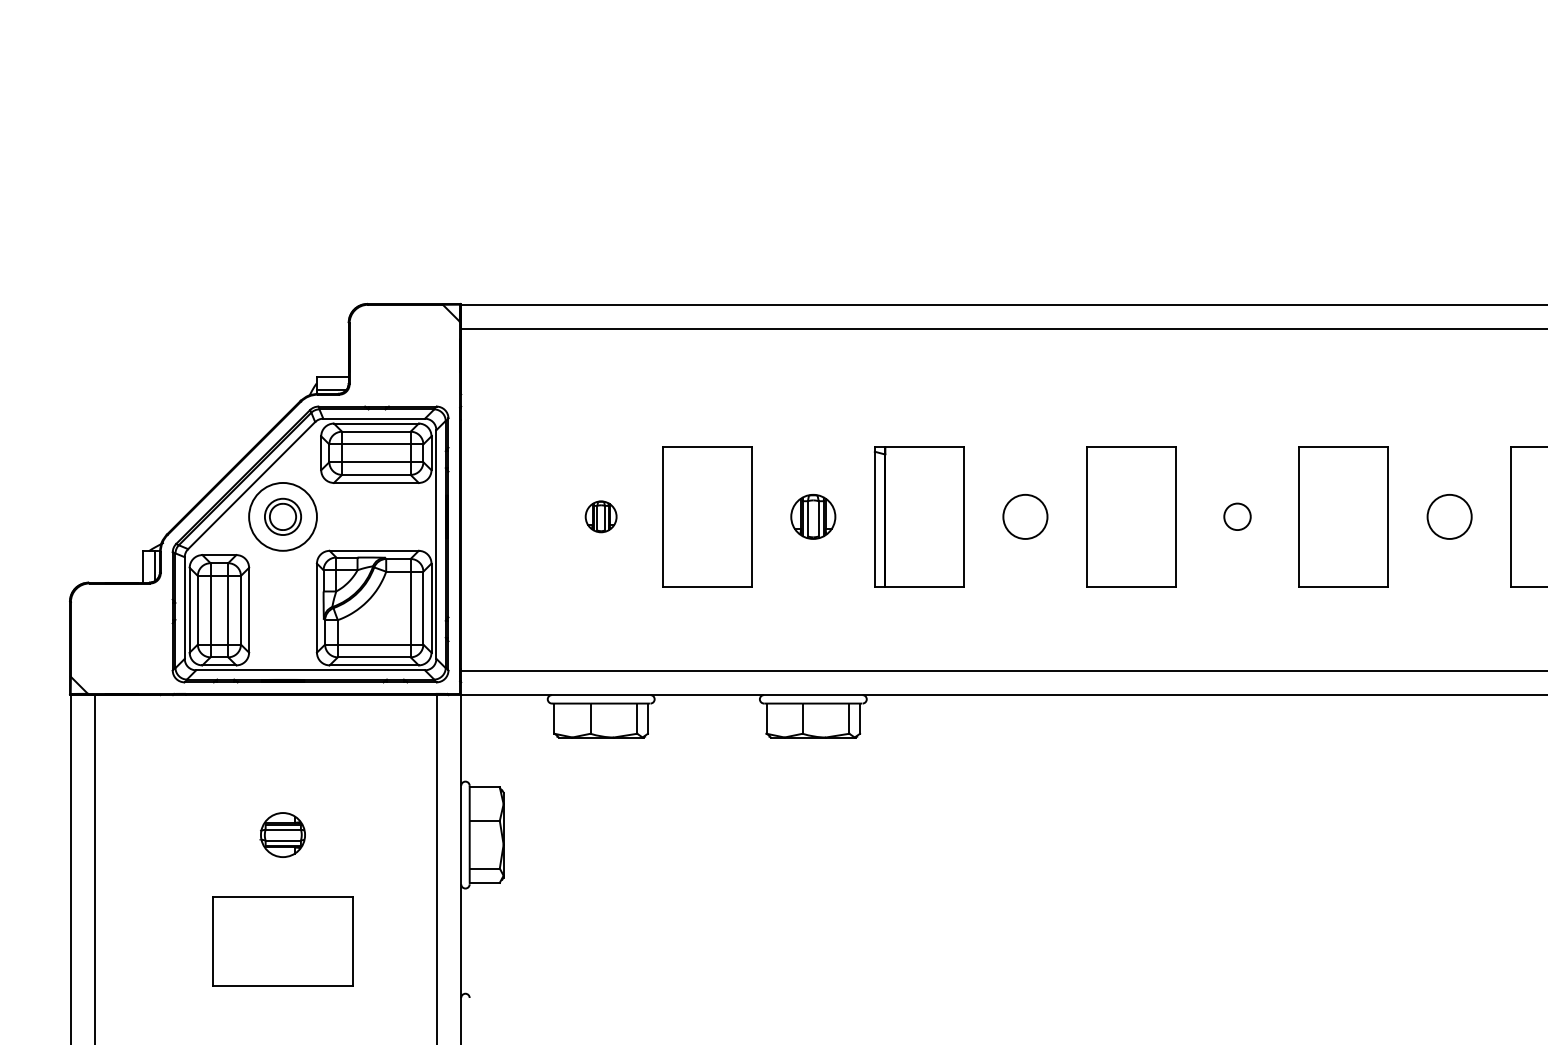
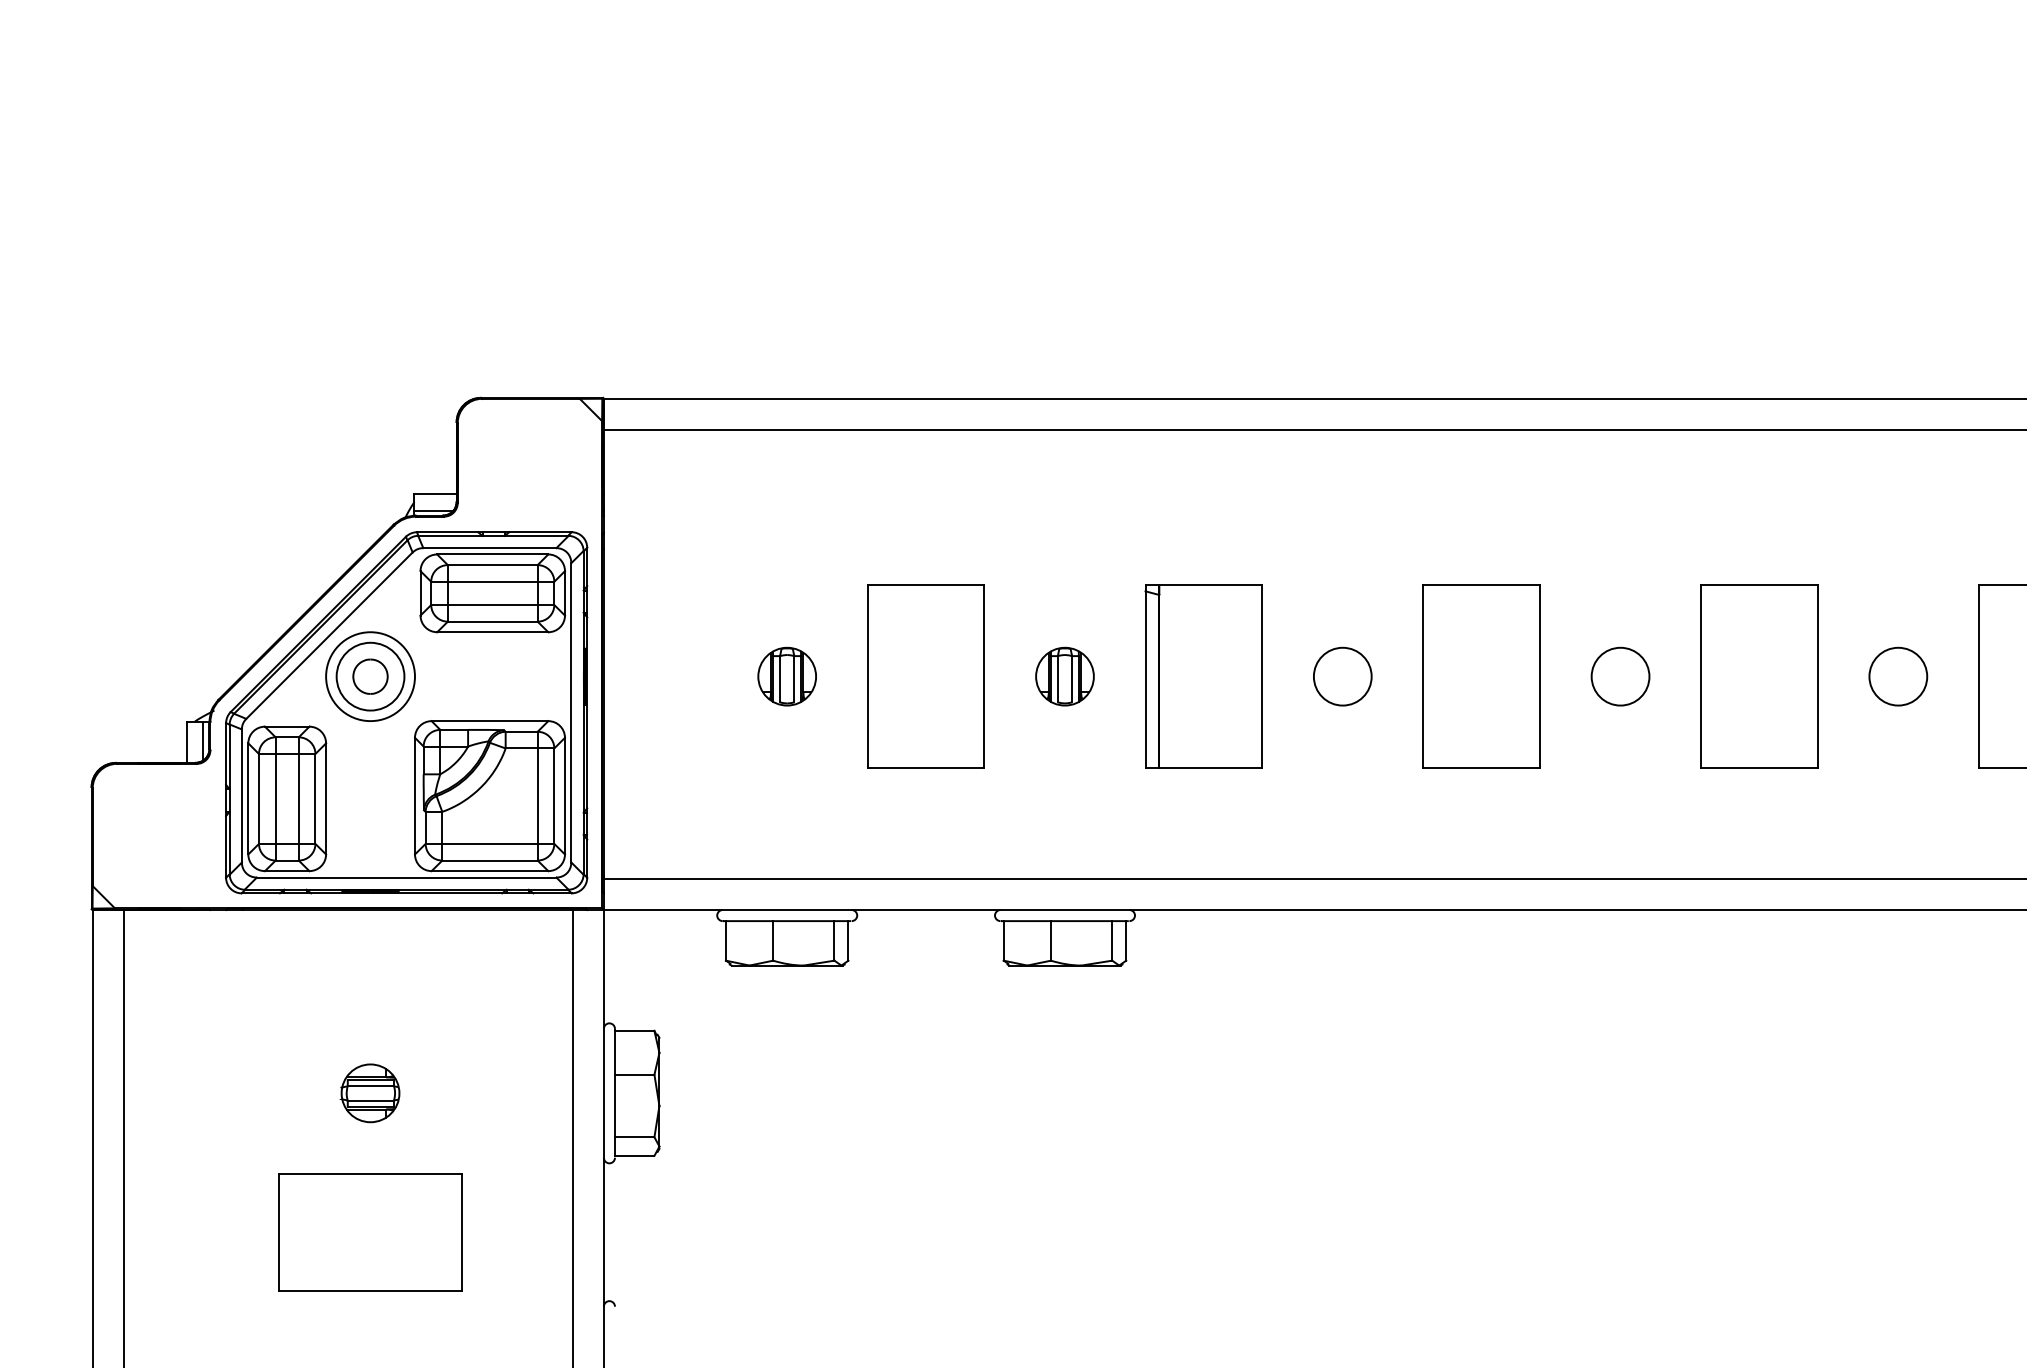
circle: (283, 516) -> (370, 676), size x1.43
part: (600, 516) -> (786, 676), size x1.43
circle: (1237, 516) -> (1620, 676), size x1.67

